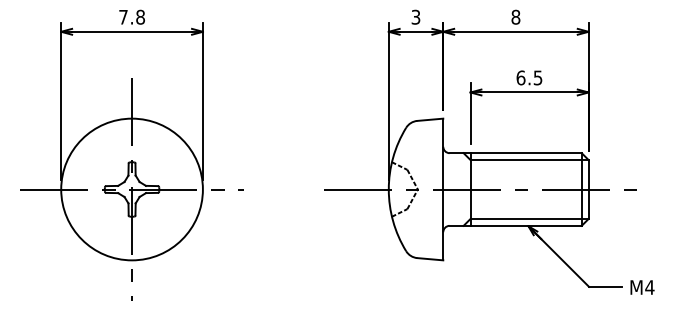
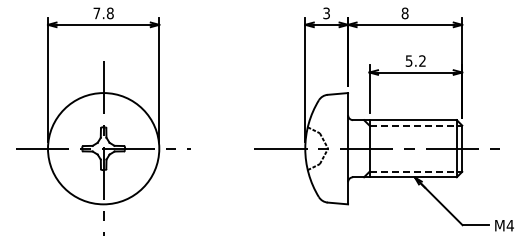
text: (529, 77) -> (415, 60), 6.5 -> 5.2
line: (530, 159) -> (416, 125), solid -> dashed
line: (530, 218) -> (416, 171), solid -> dashed

